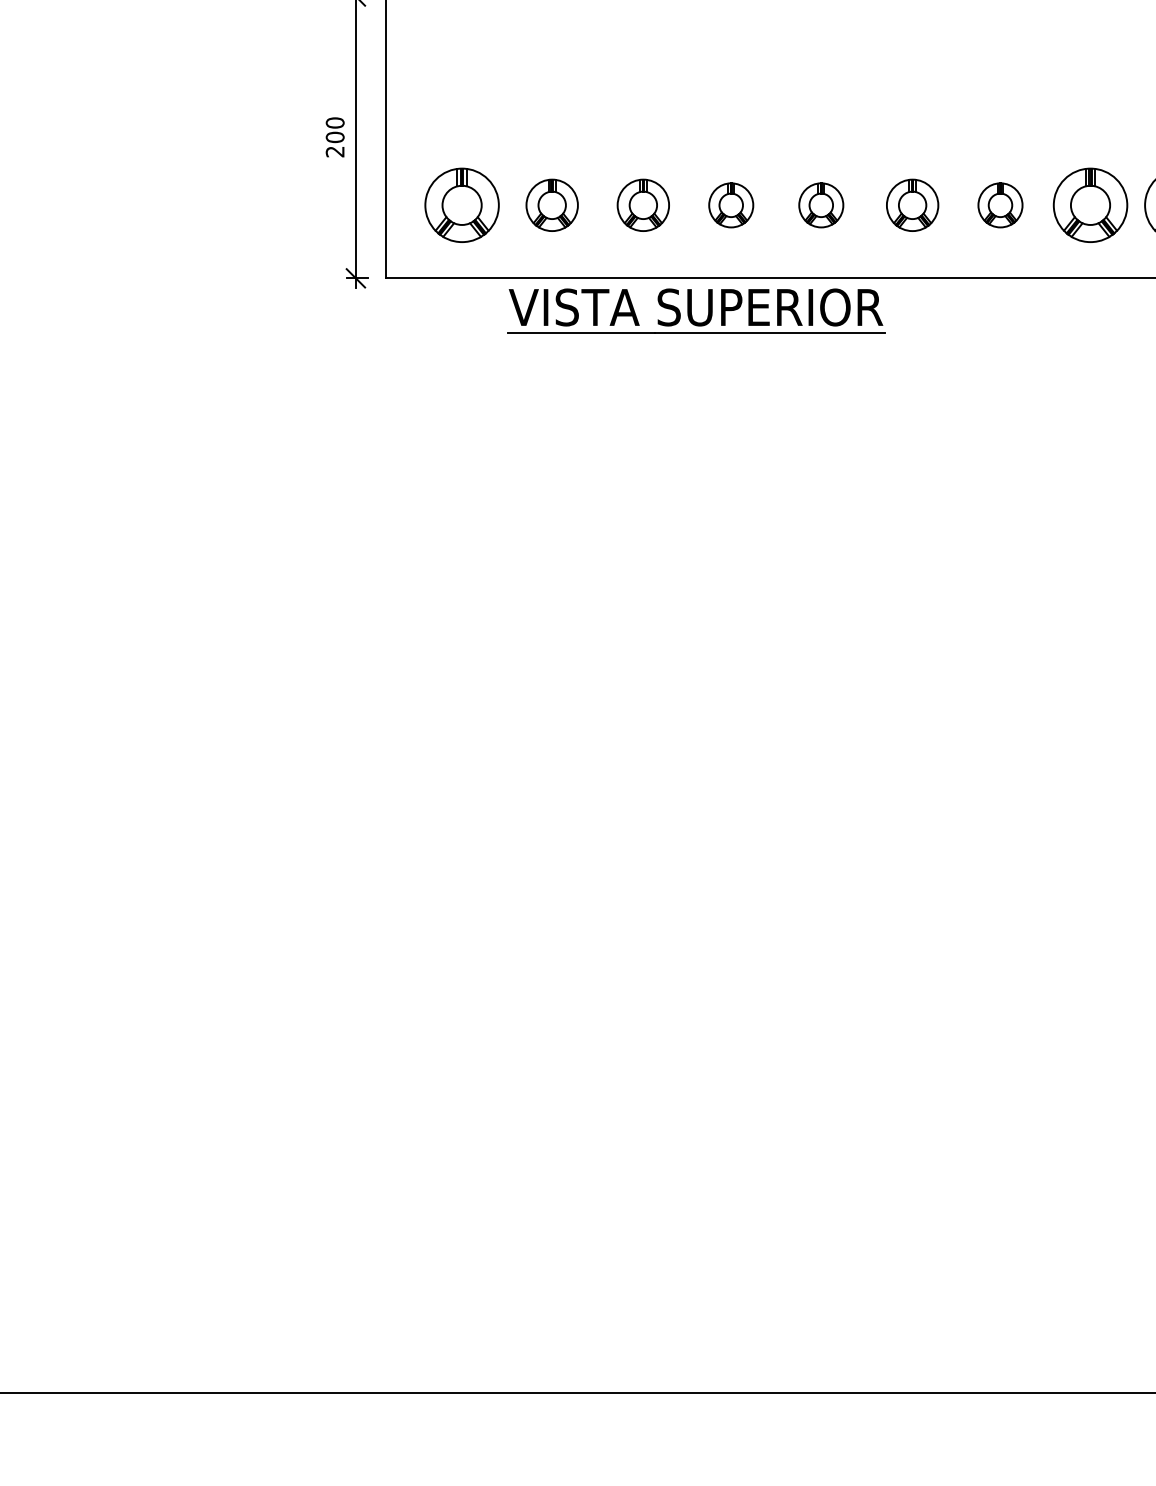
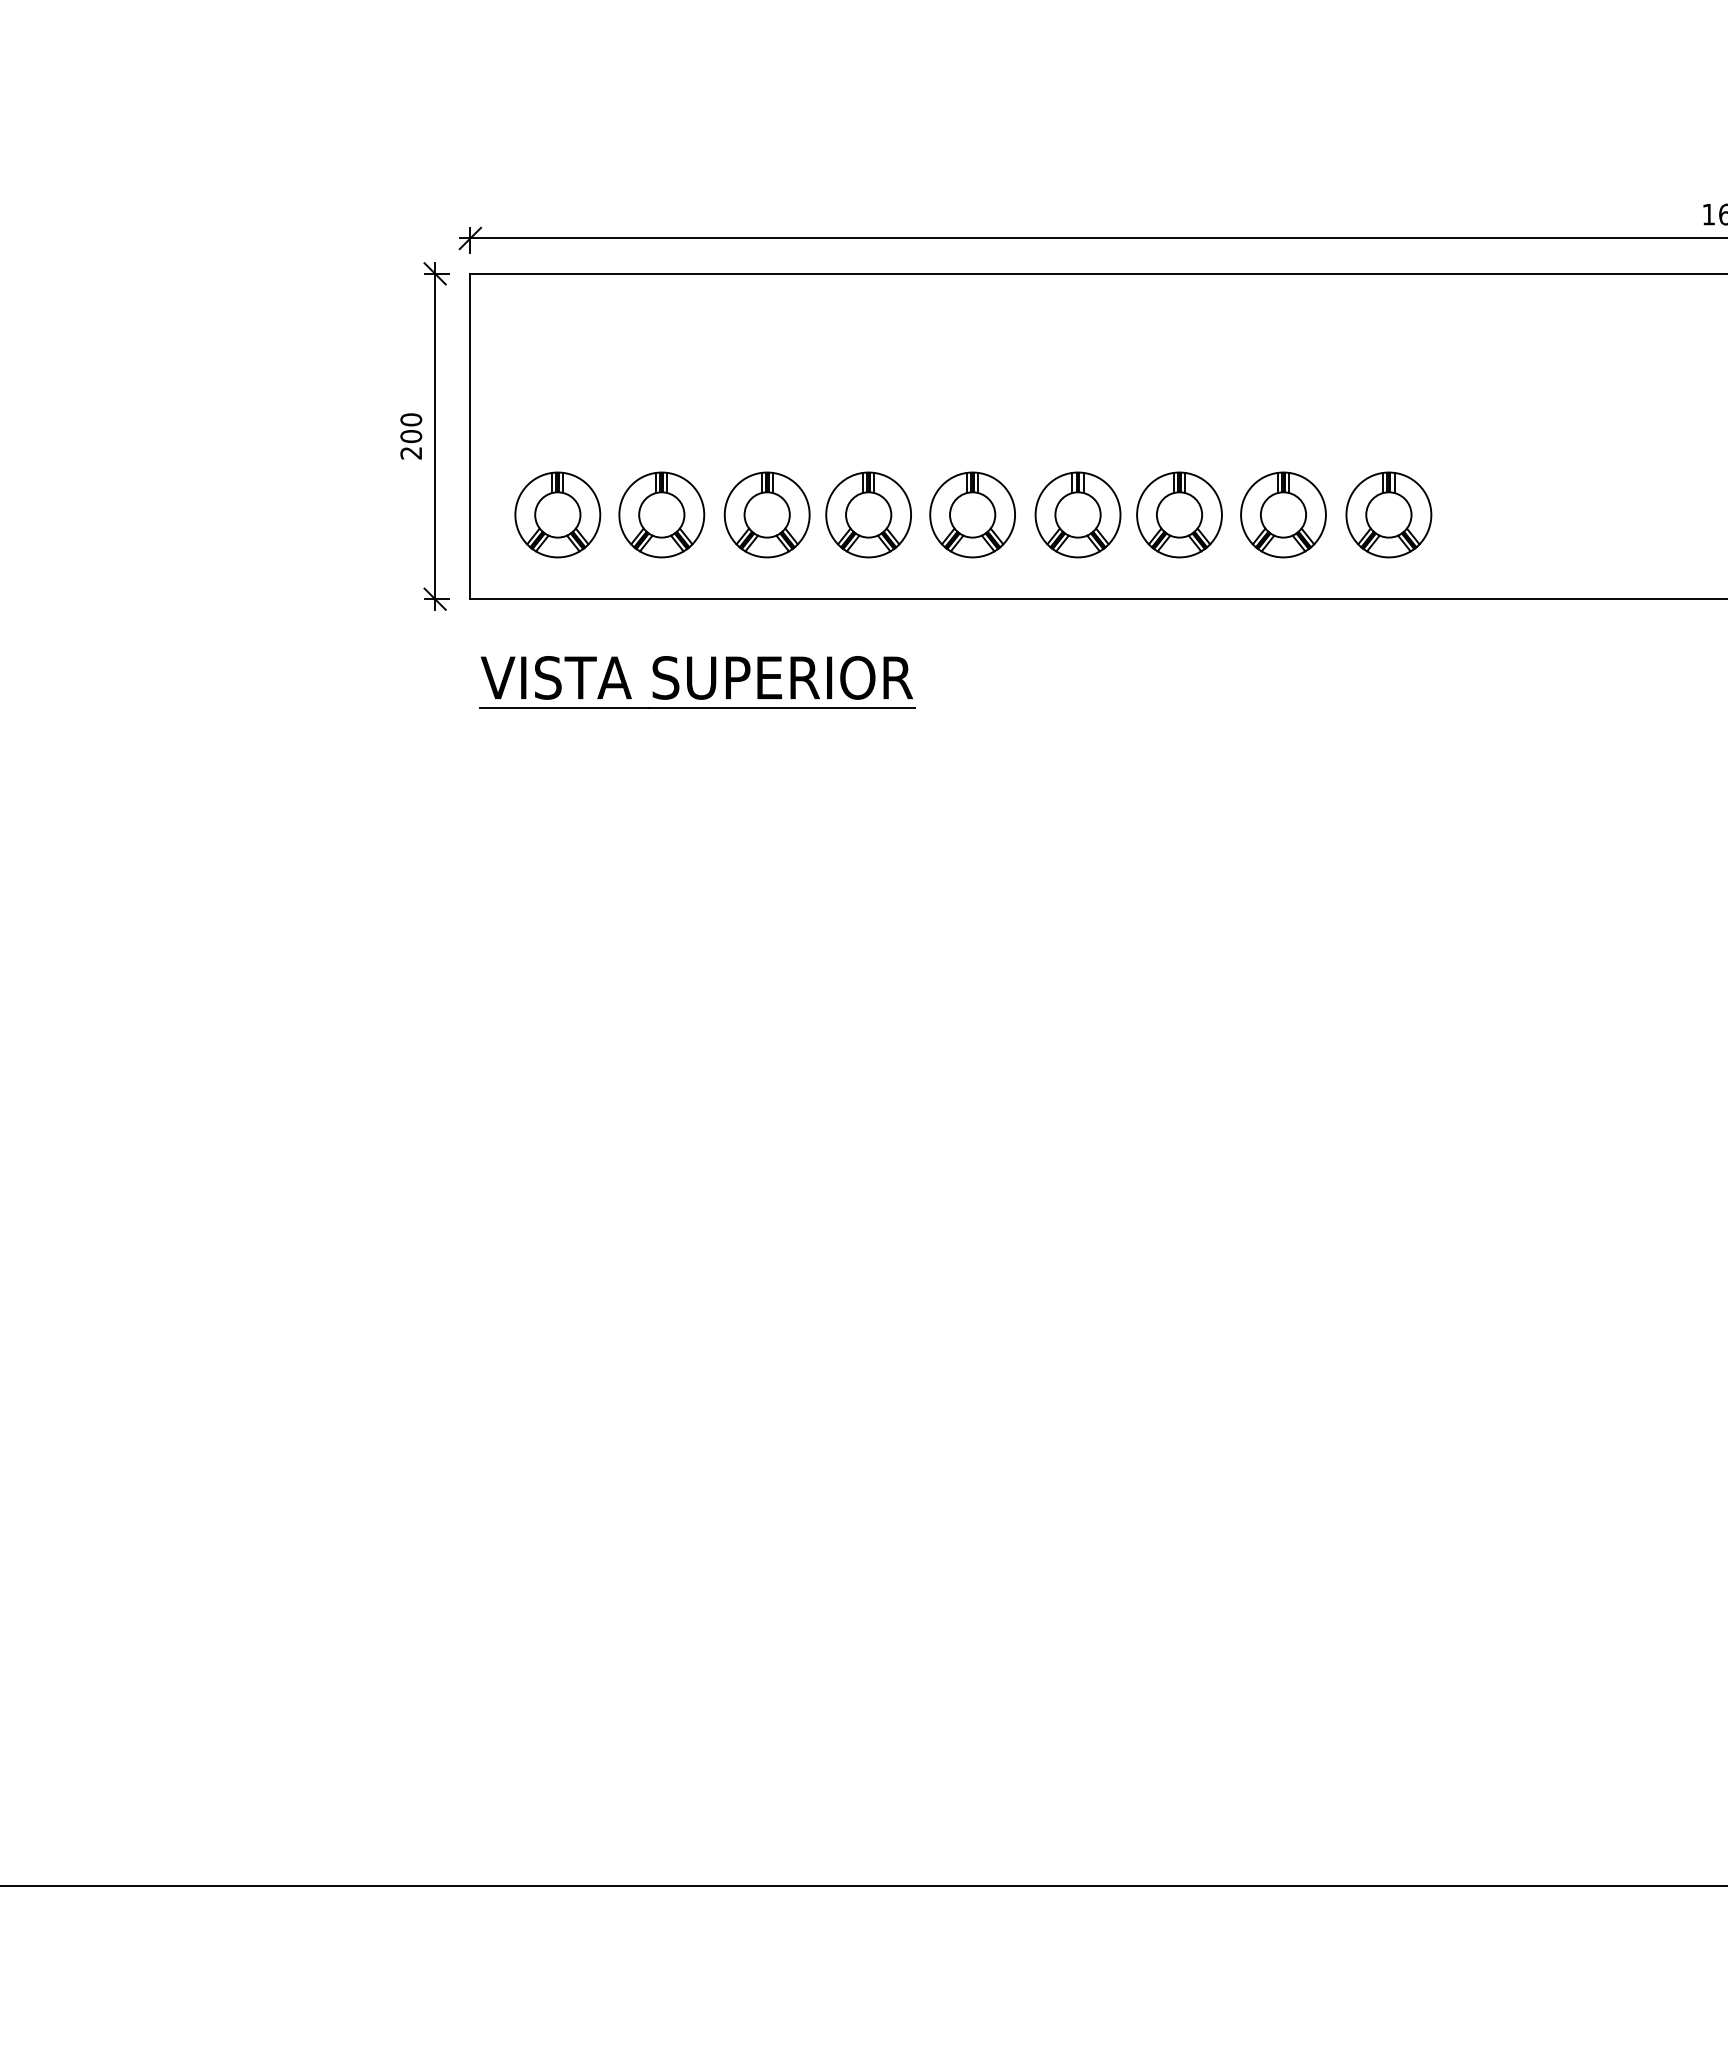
part: (551, 204) -> (661, 514), size x1.43
part: (642, 204) -> (766, 514), size x1.43
part: (731, 204) -> (868, 514), size x1.67
part: (821, 204) -> (972, 514), size x1.67
part: (912, 204) -> (1077, 514), size x1.43
part: (1000, 204) -> (1179, 514), size x1.67
part: (696, 311) -> (697, 682), moved

